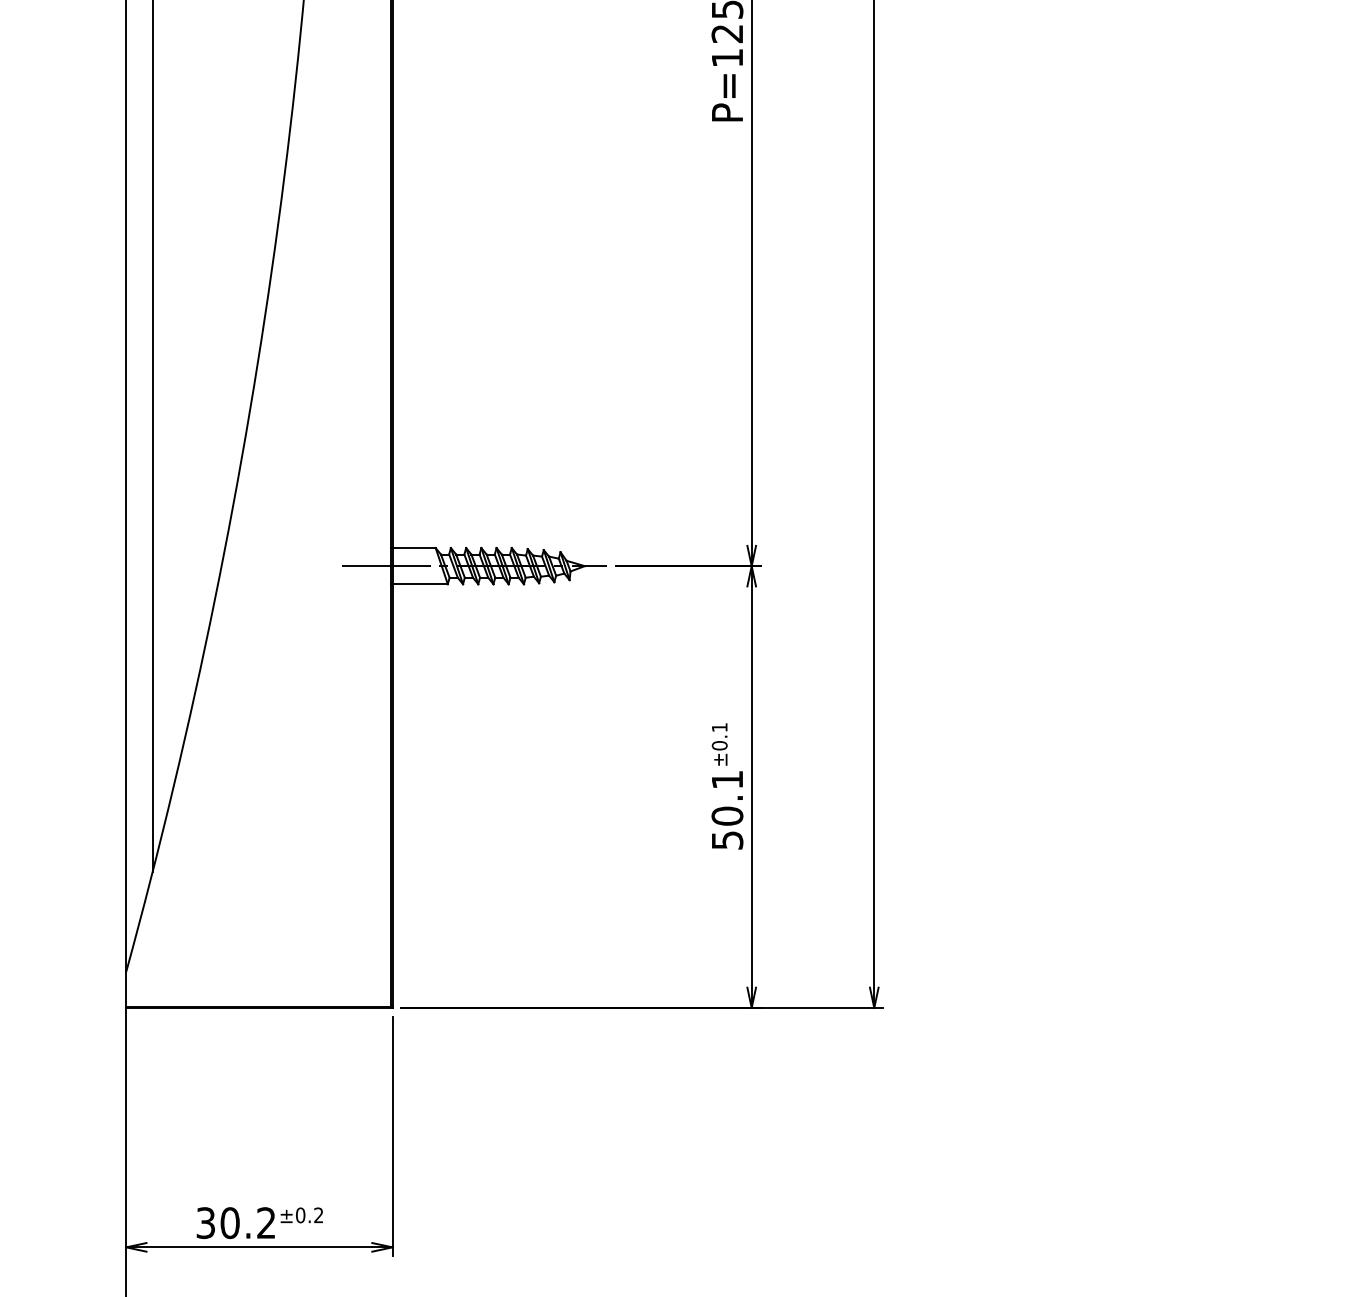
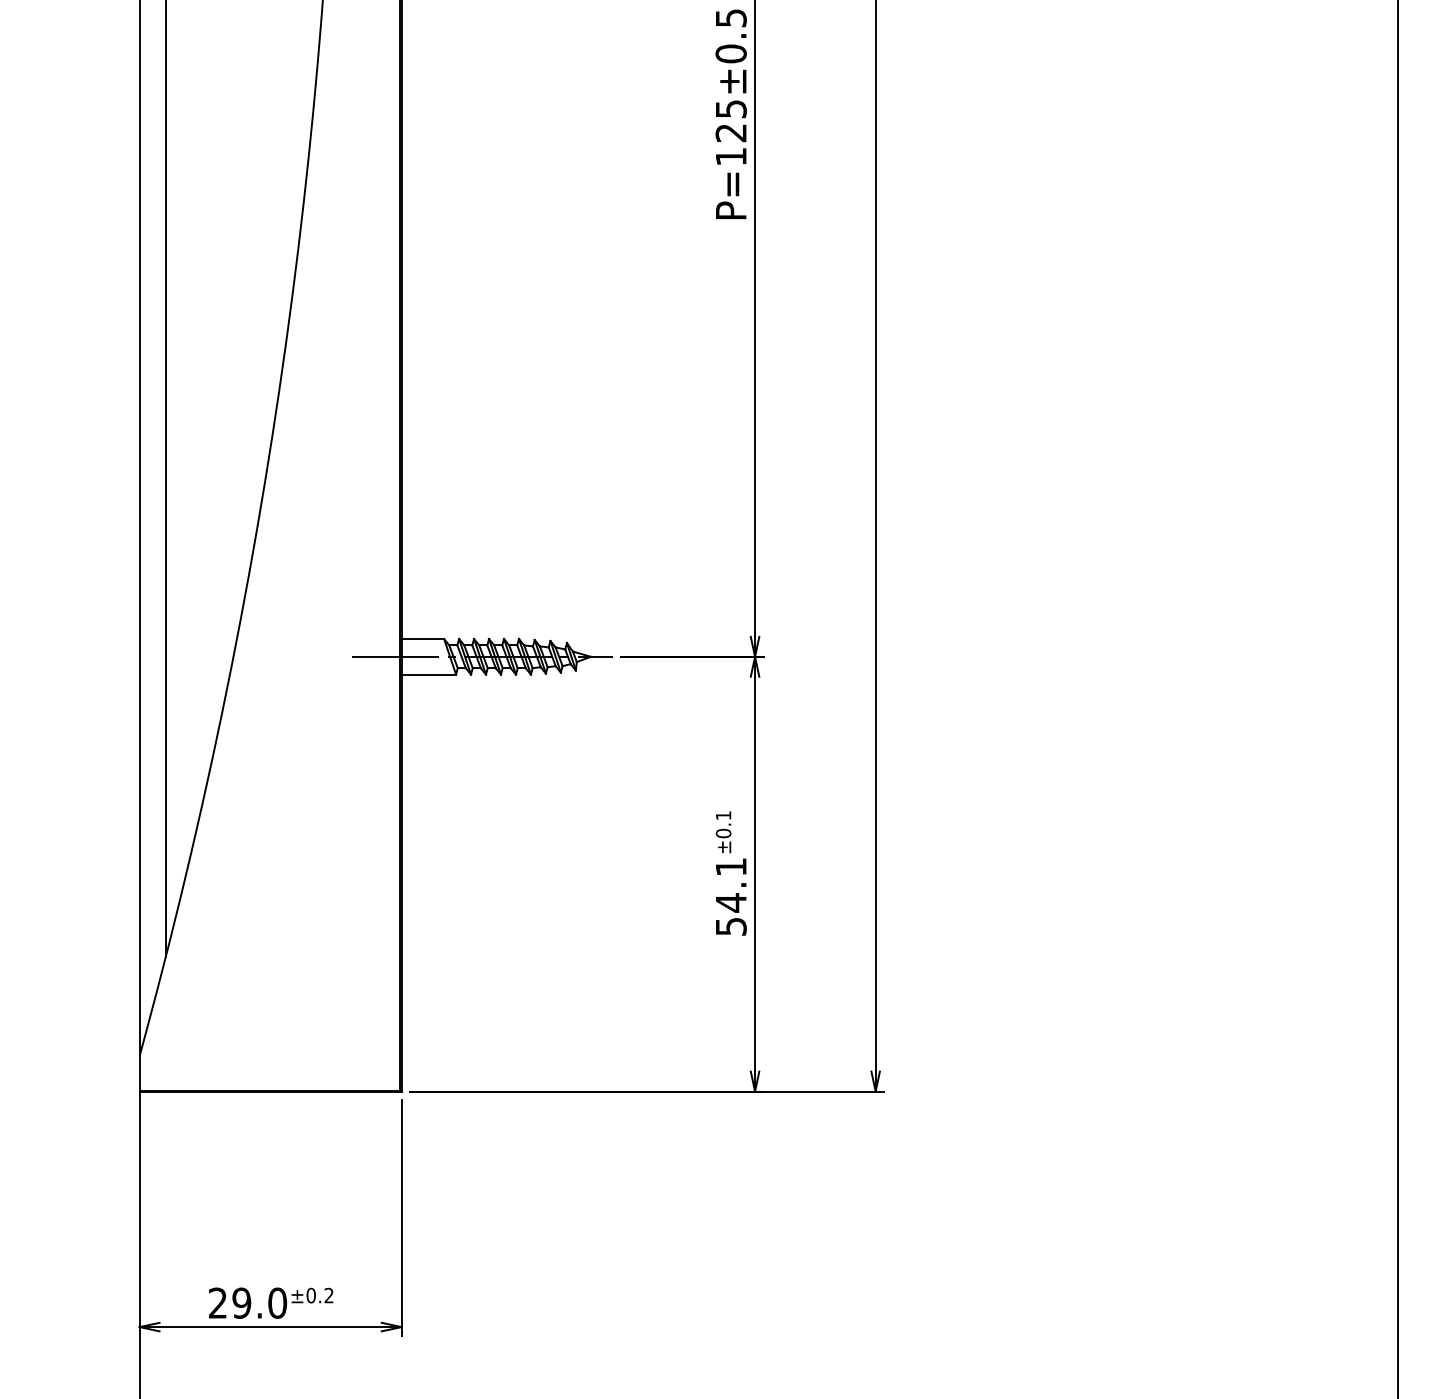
text: (726, 815) -> (730, 902), 50.1 -> 54.1
text: (236, 1222) -> (248, 1302), 30.2 -> 29.0

